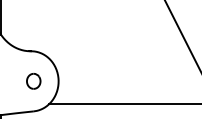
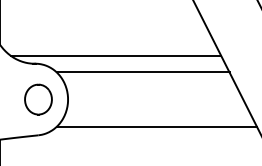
line: (99, 45) -> (116, 56), added
line: (121, 58) -> (142, 72), added
part: (33, 81) -> (38, 99), size x1.67

